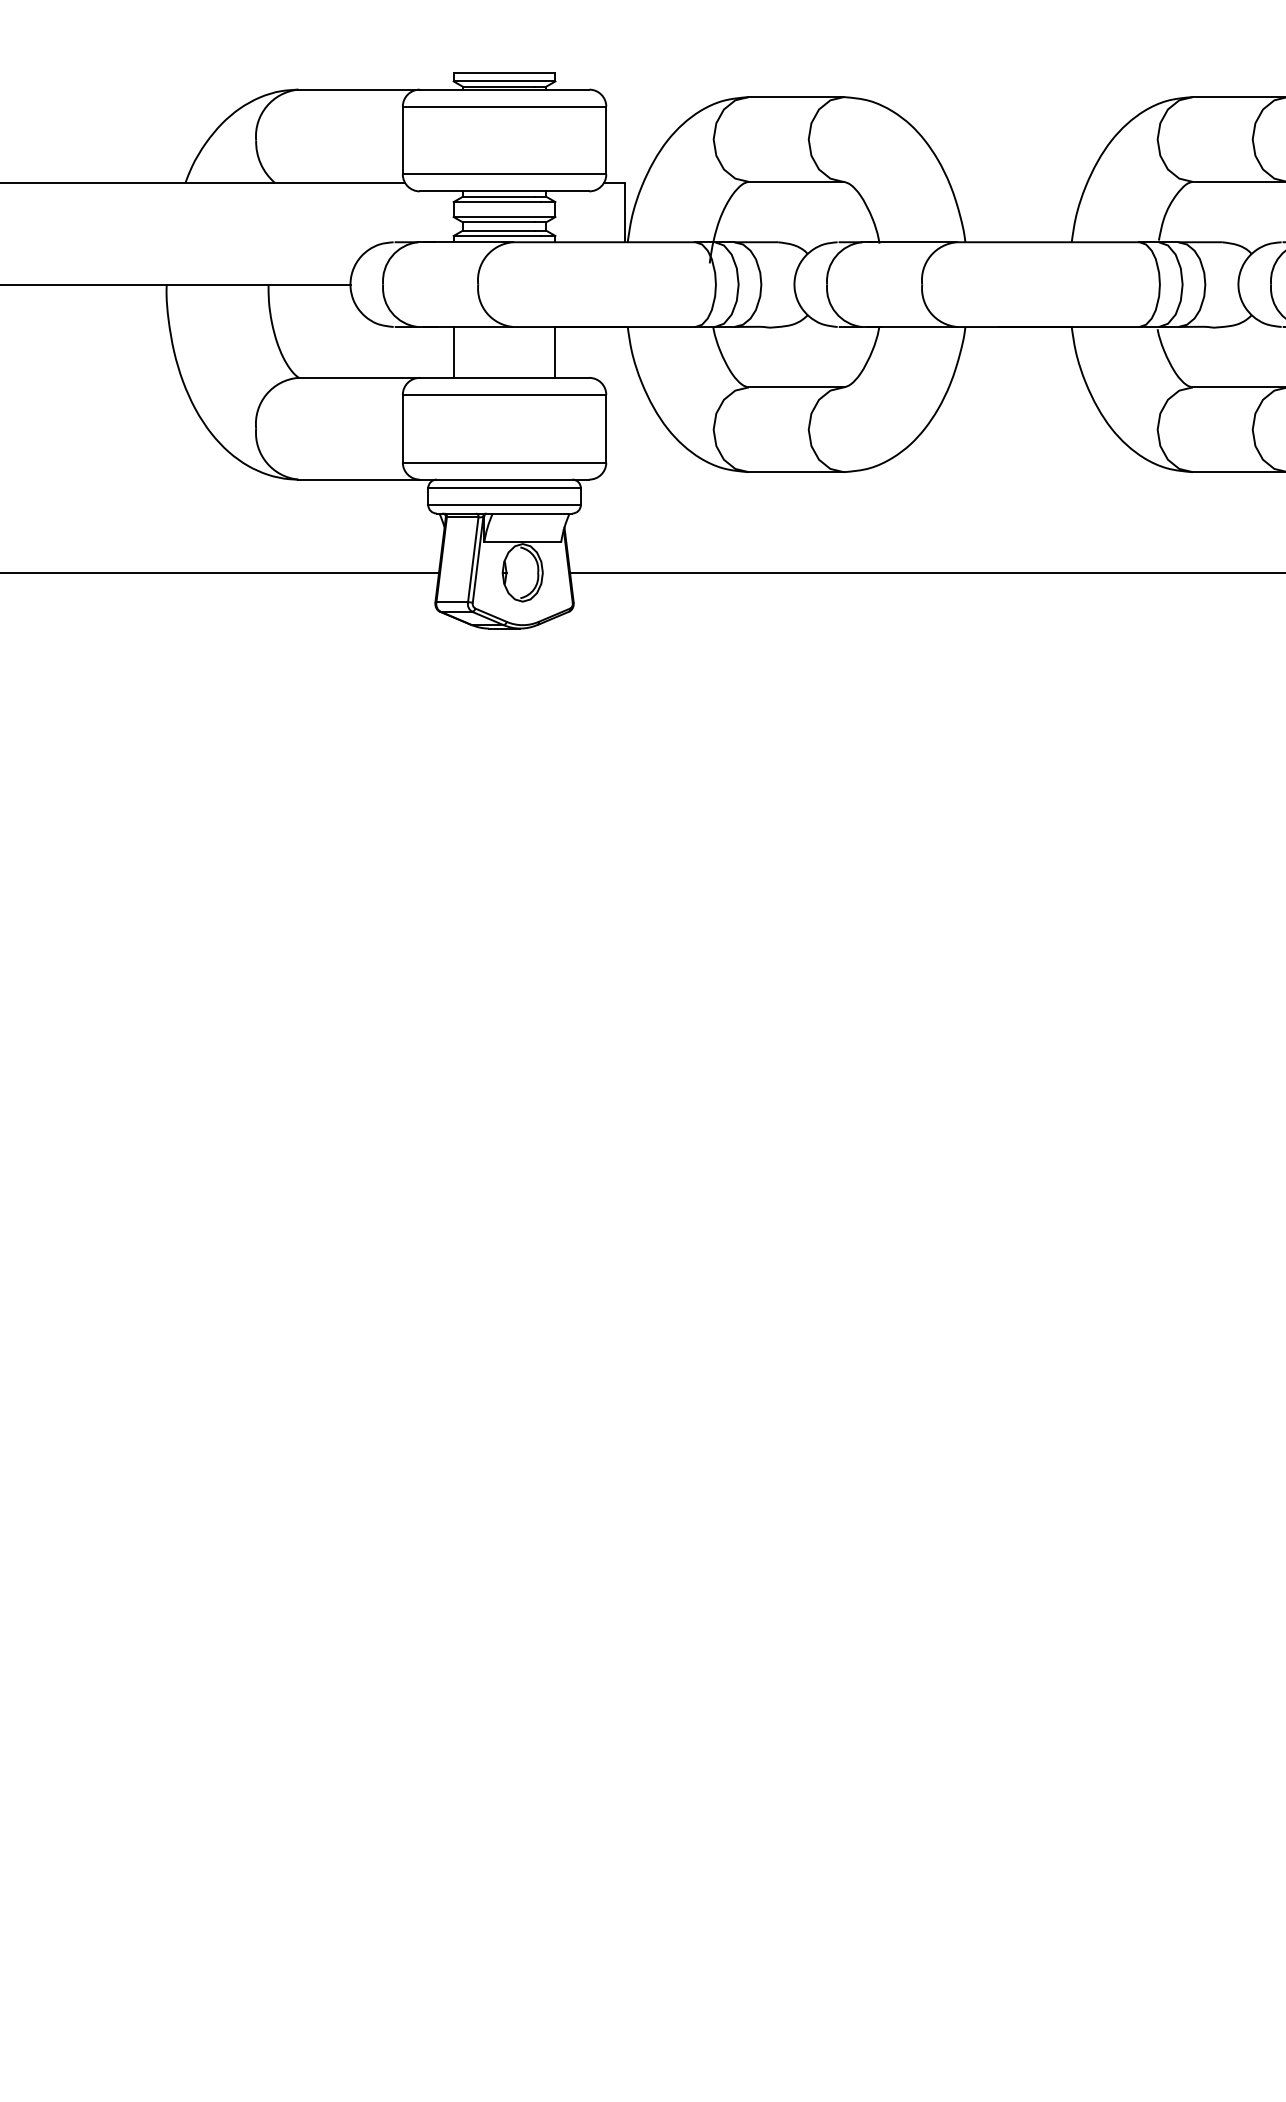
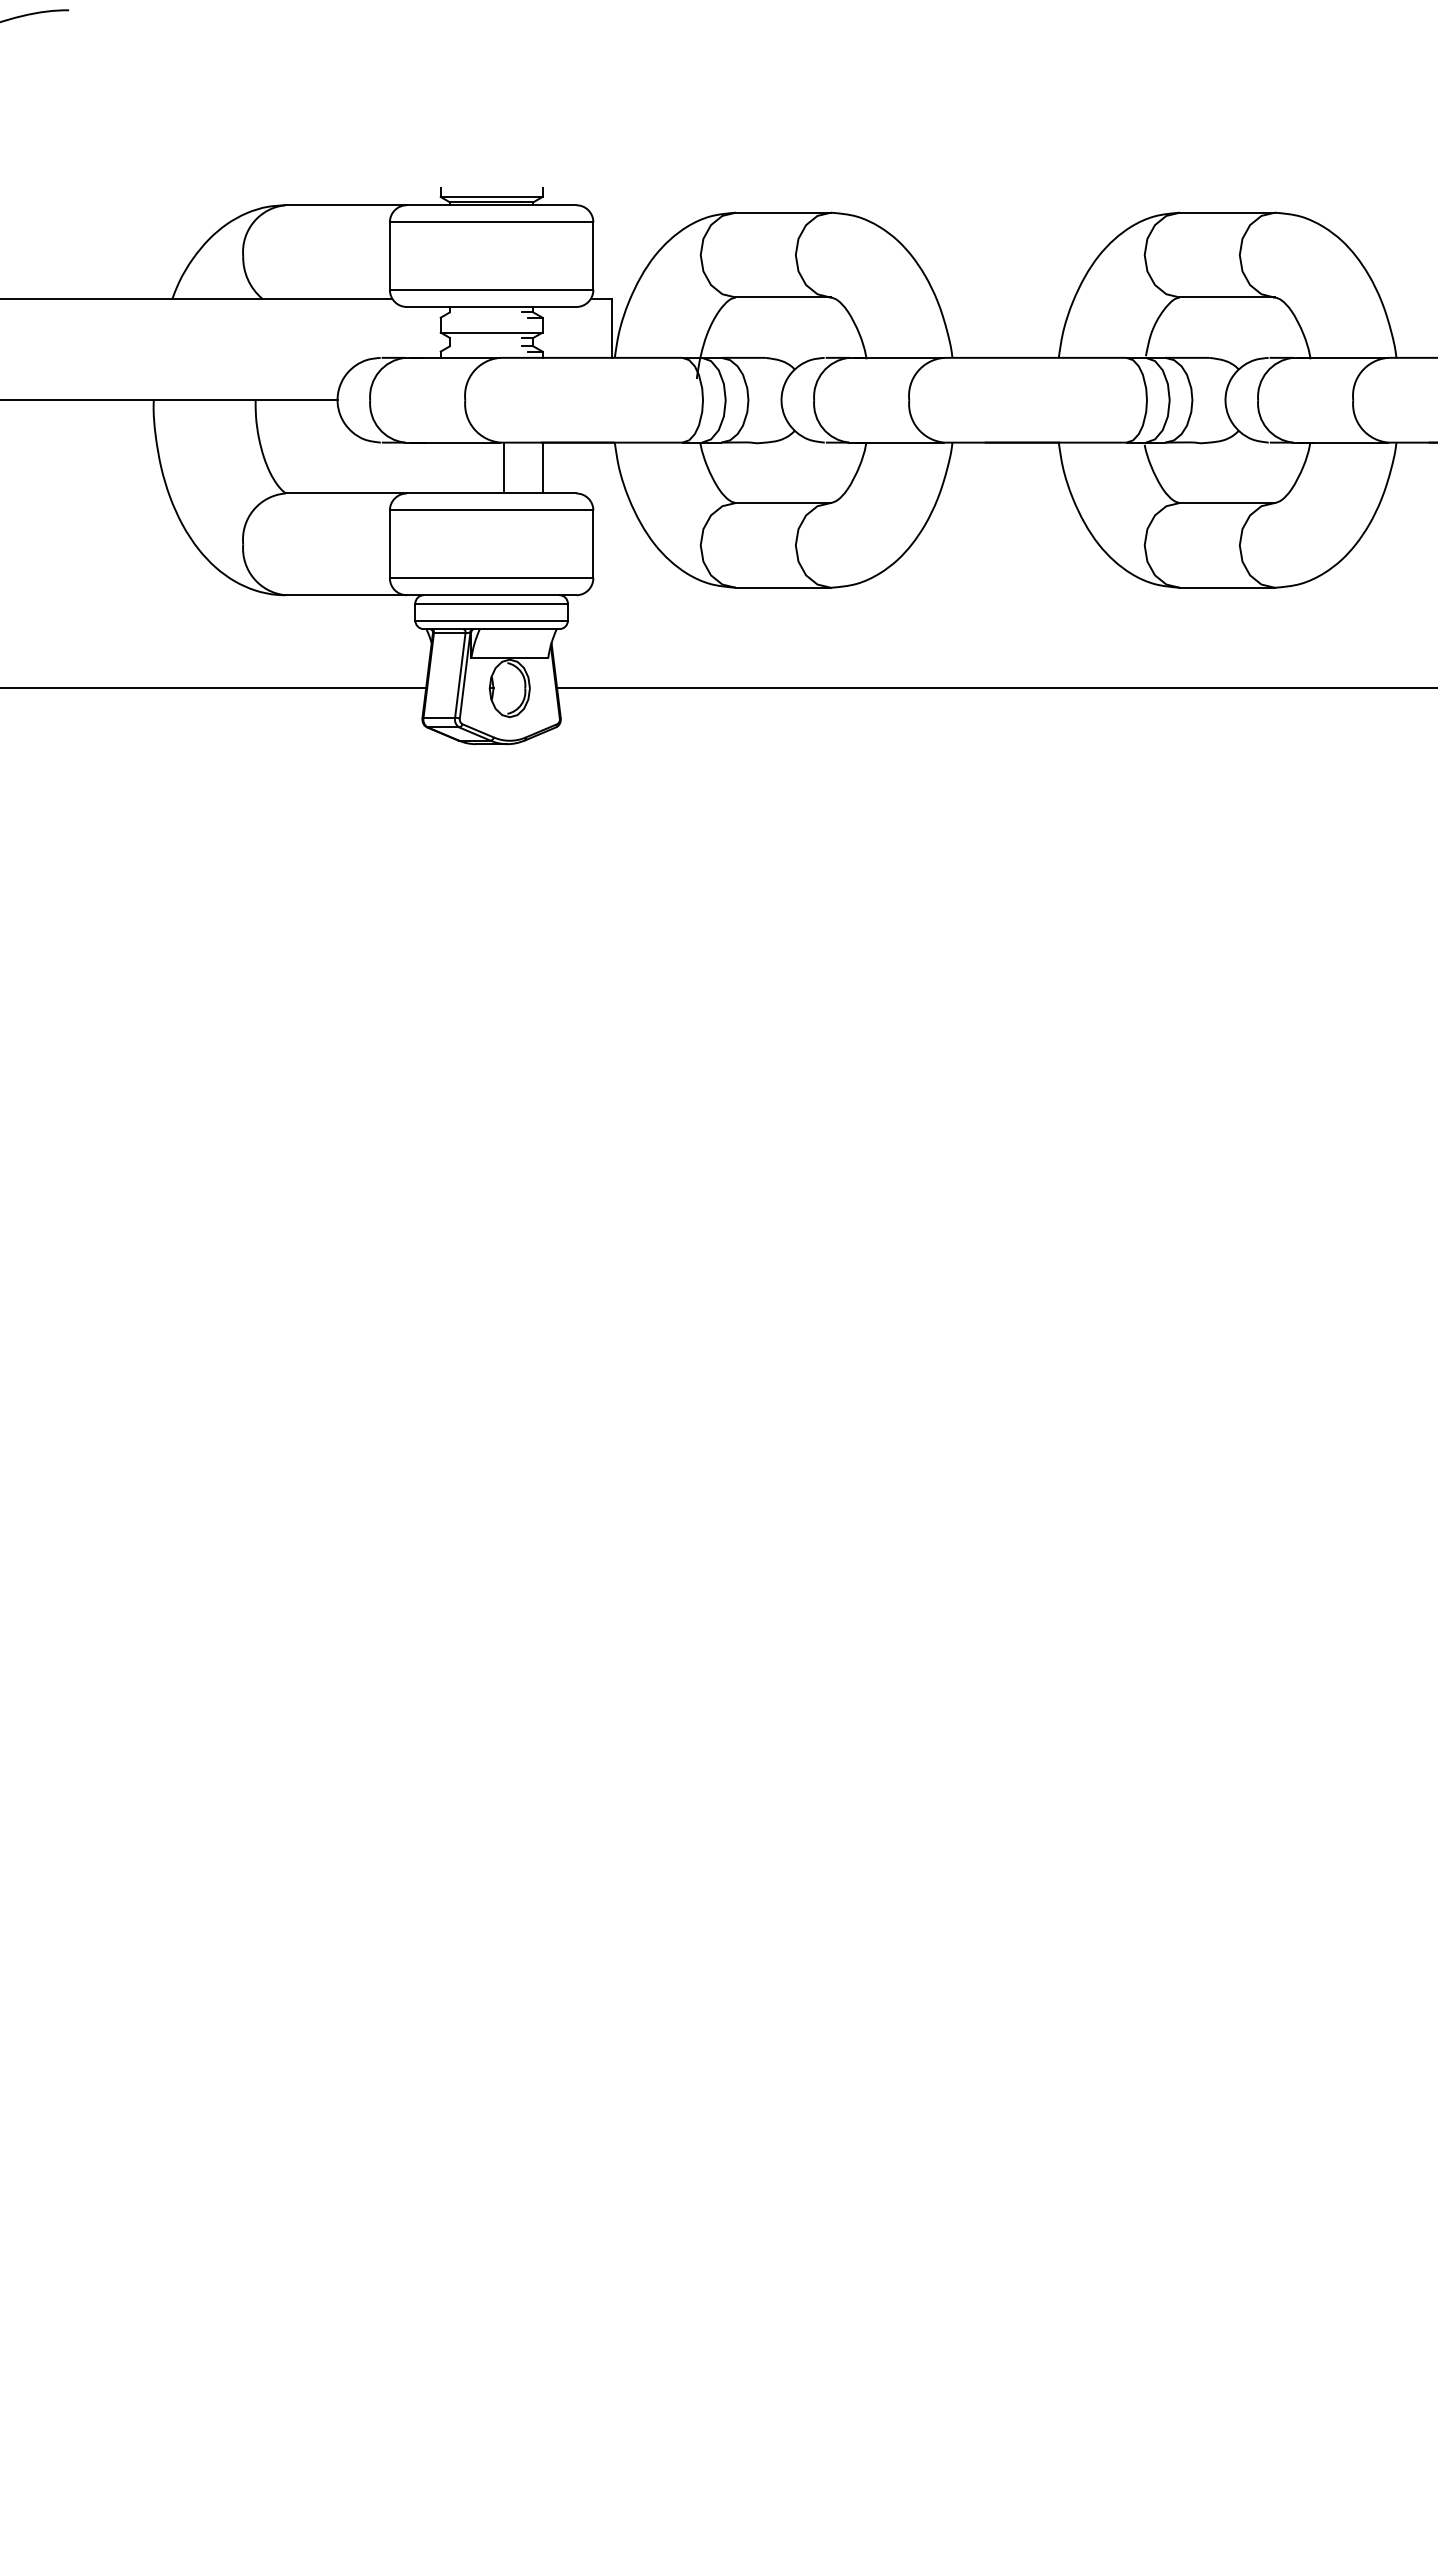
line: (504, 72) -> (491, 188), removed
line: (498, 196) -> (485, 312), removed
line: (497, 201) -> (484, 317), removed
line: (498, 221) -> (485, 337), removed
line: (498, 230) -> (485, 346), removed
line: (497, 235) -> (484, 351), removed
line: (453, 351) -> (503, 467), moved

